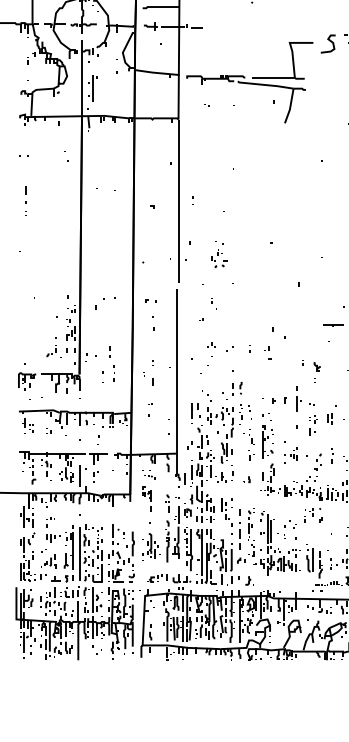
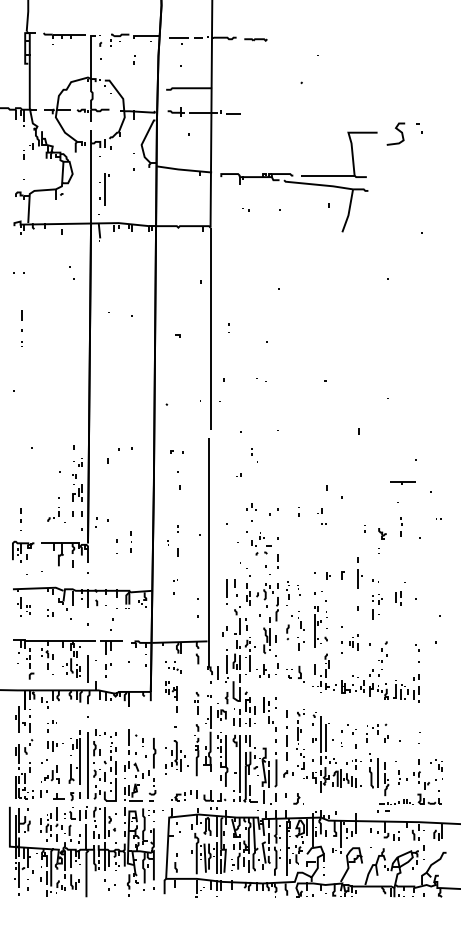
part: (219, 258) -> (261, 543), moved
line: (109, 350) -> (20, 513), moved
part: (240, 388) -> (287, 632), moved
part: (249, 412) -> (298, 590), size x0.62
part: (332, 455) -> (401, 526), moved
part: (247, 480) -> (295, 674), size x1.67
part: (313, 515) -> (377, 732), moved

